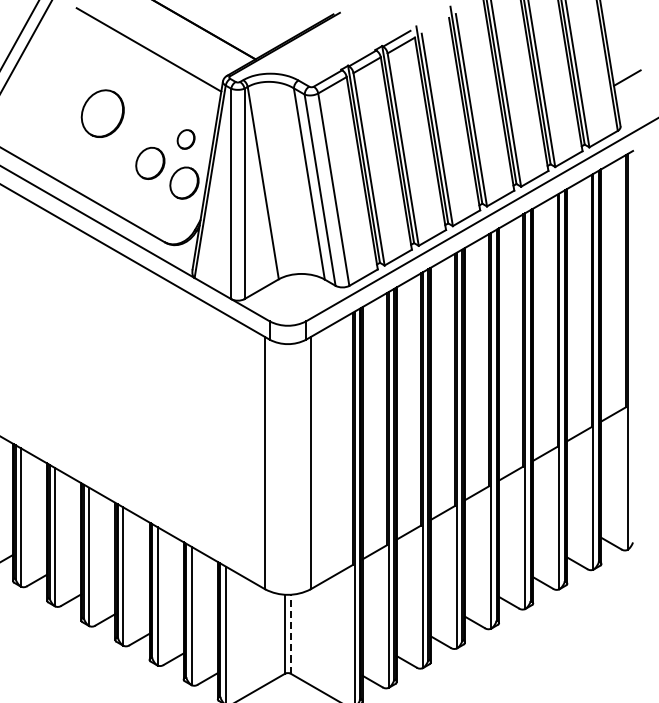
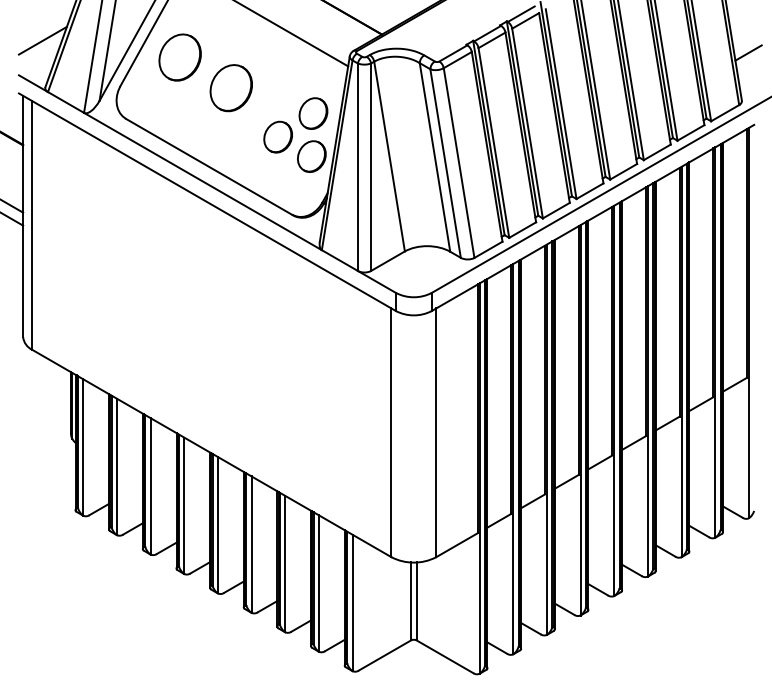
part: (50, 82) -> (179, 57), added
part: (186, 139) -> (313, 113), size x1.67
line: (290, 634) -> (416, 601), dashed -> solid

